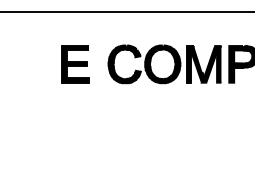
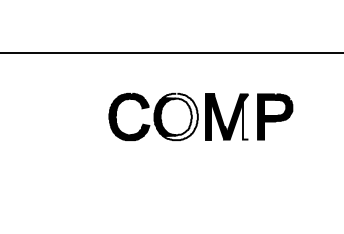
part: (75, 63) -> (68, 116), removed
fill: (165, 63) -> (179, 116), removed
fill: (219, 63) -> (245, 116), removed

